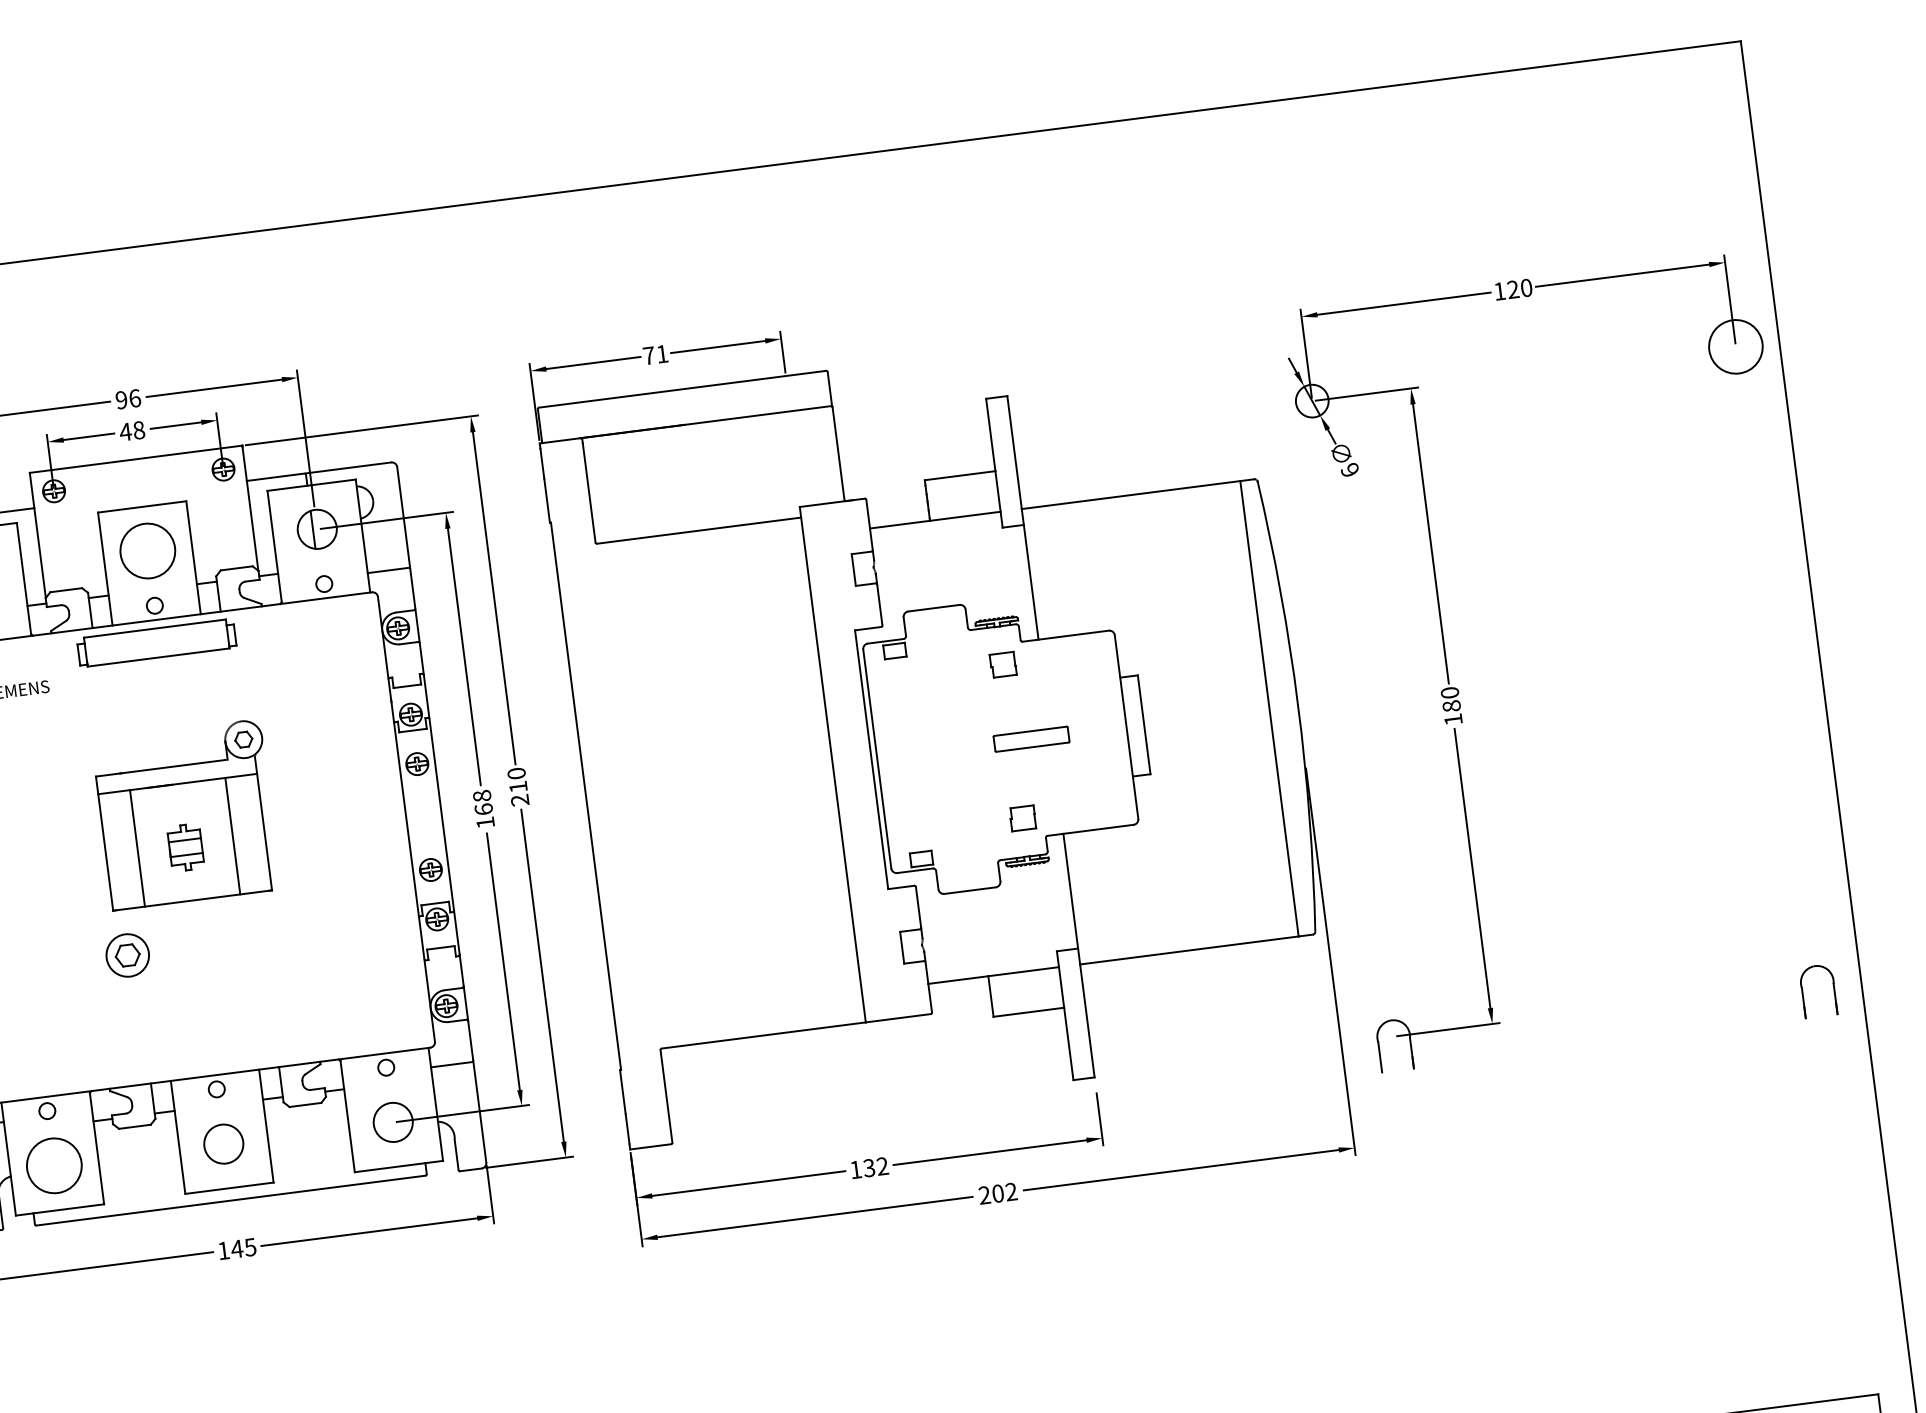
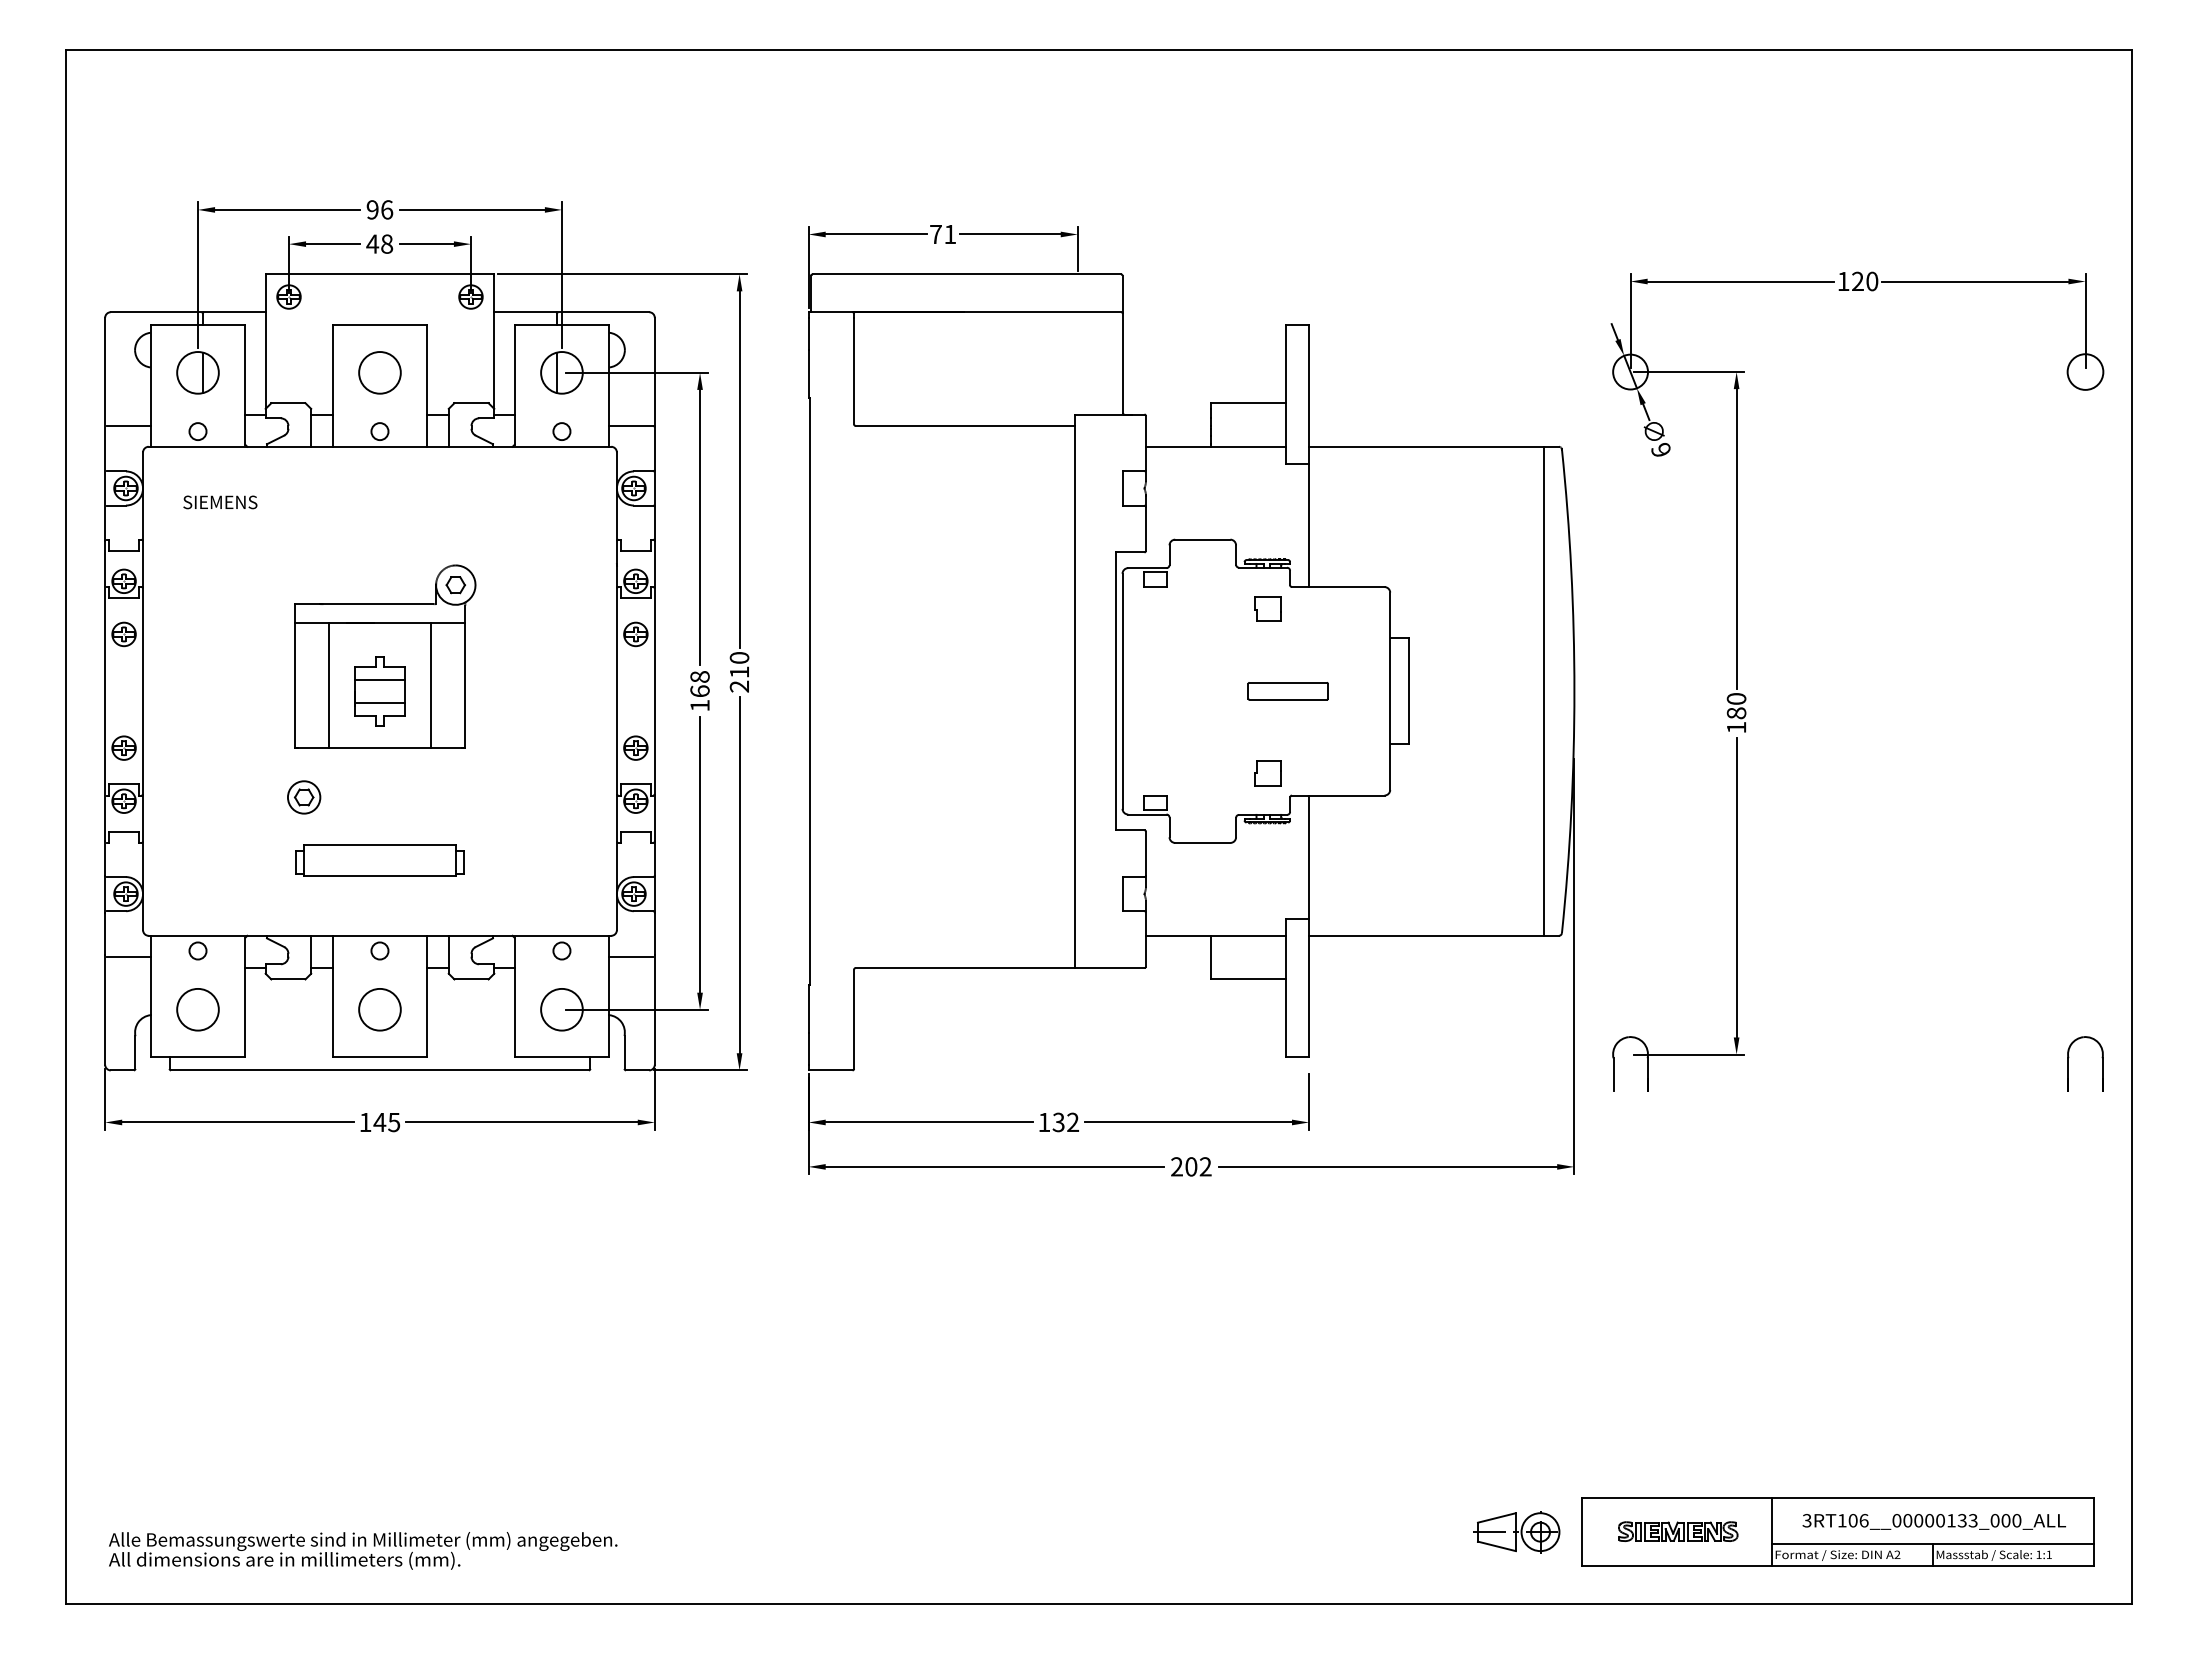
circle: (1735, 346) -> (2085, 371), size x0.62
circle: (147, 550) -> (379, 372), size x0.71
part: (156, 643) -> (379, 860), moved
part: (185, 847) -> (379, 691), size x1.43
part: (128, 955) -> (304, 797), size x0.71
circle: (53, 1165) -> (197, 1009), size x0.71

